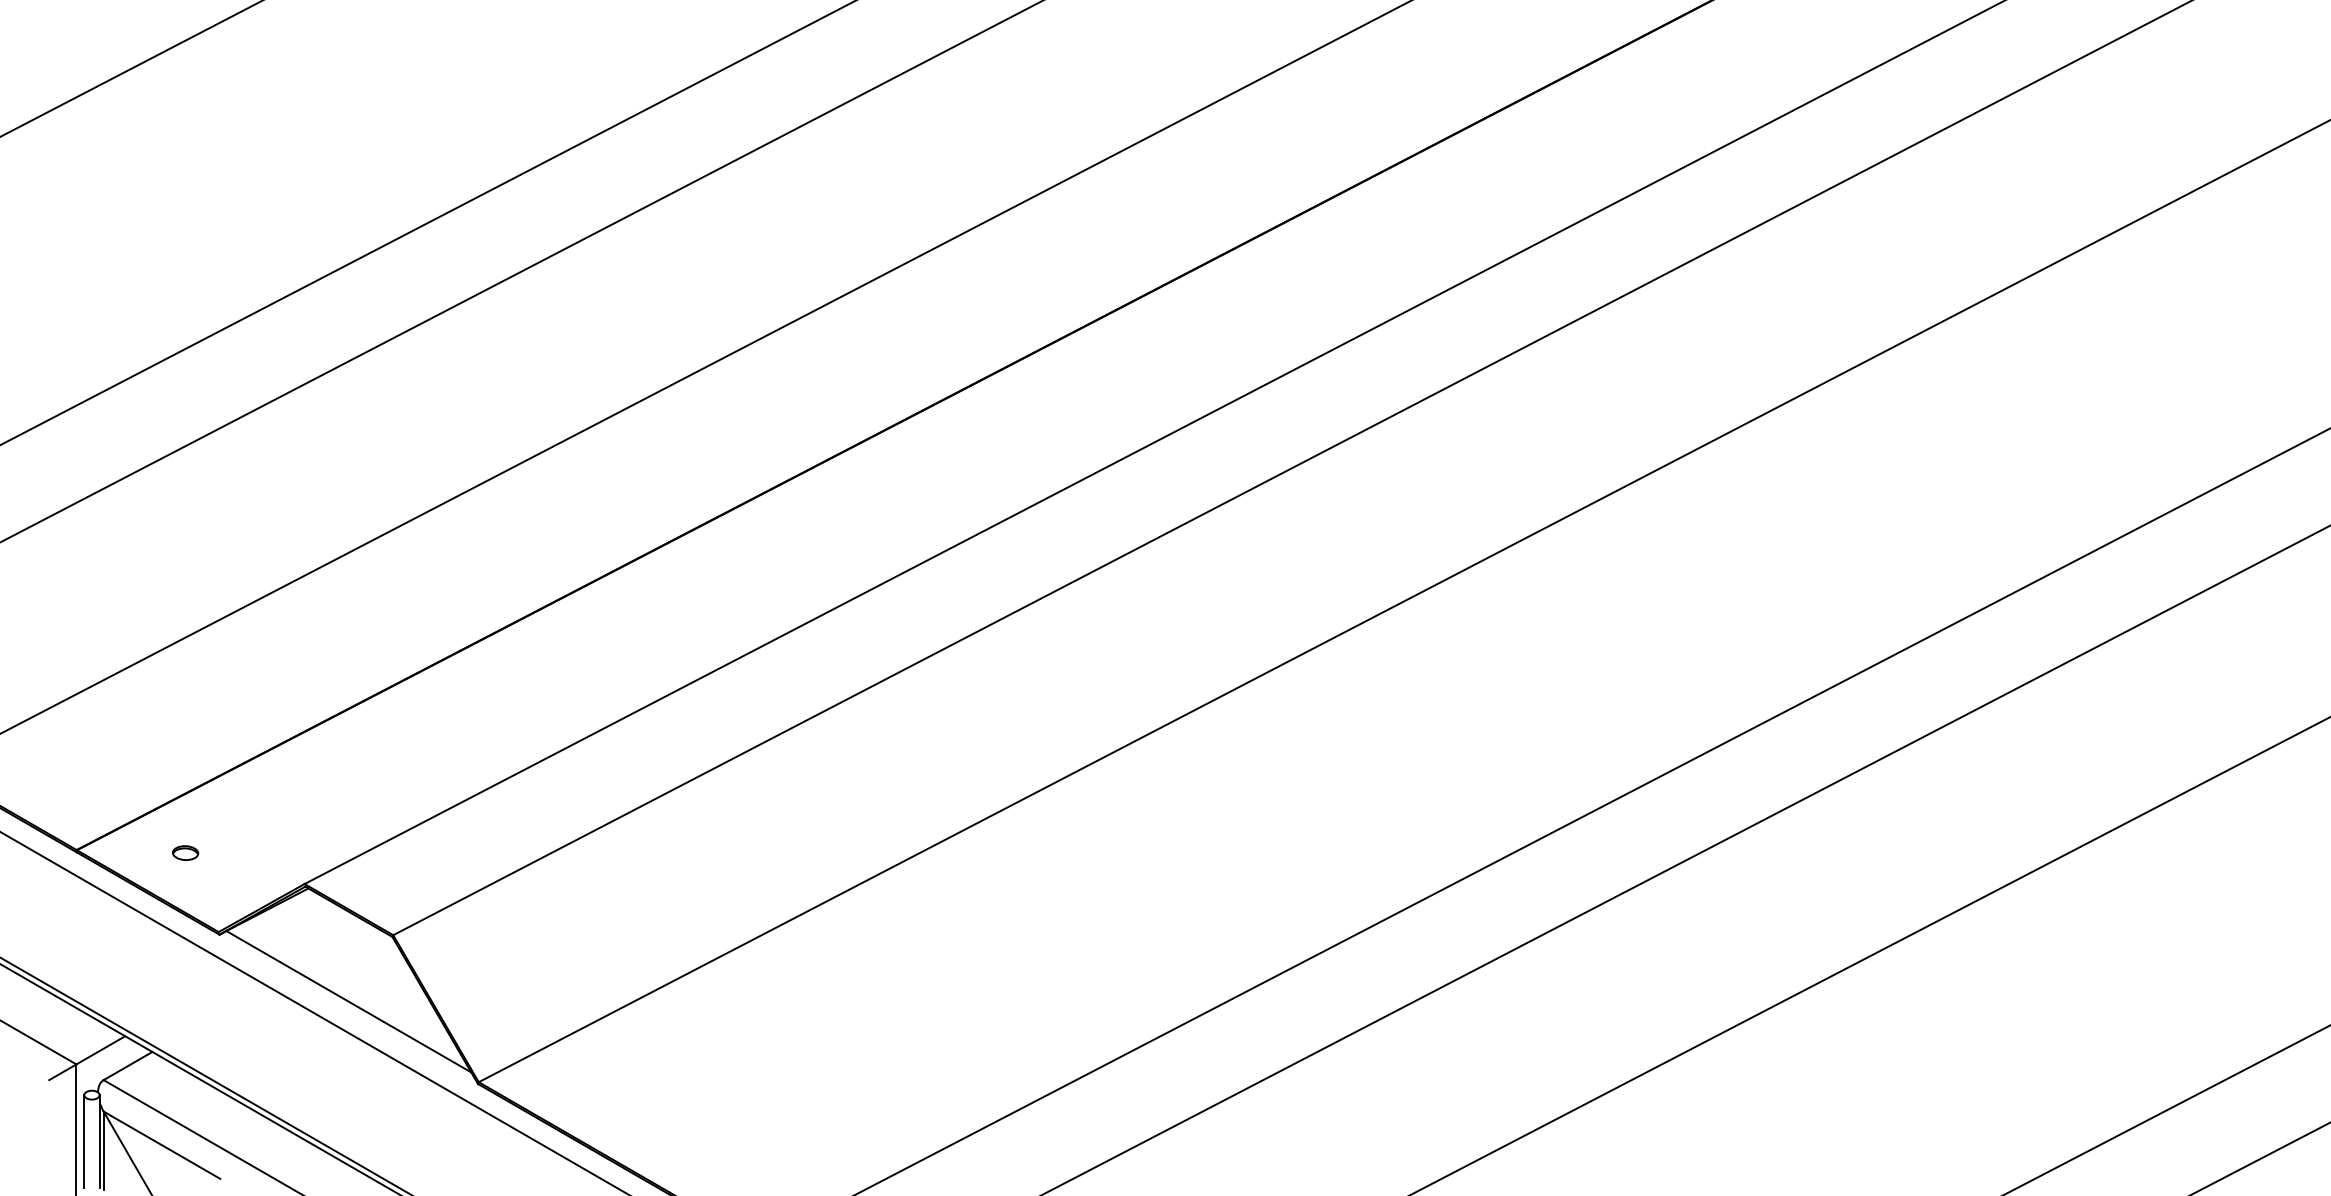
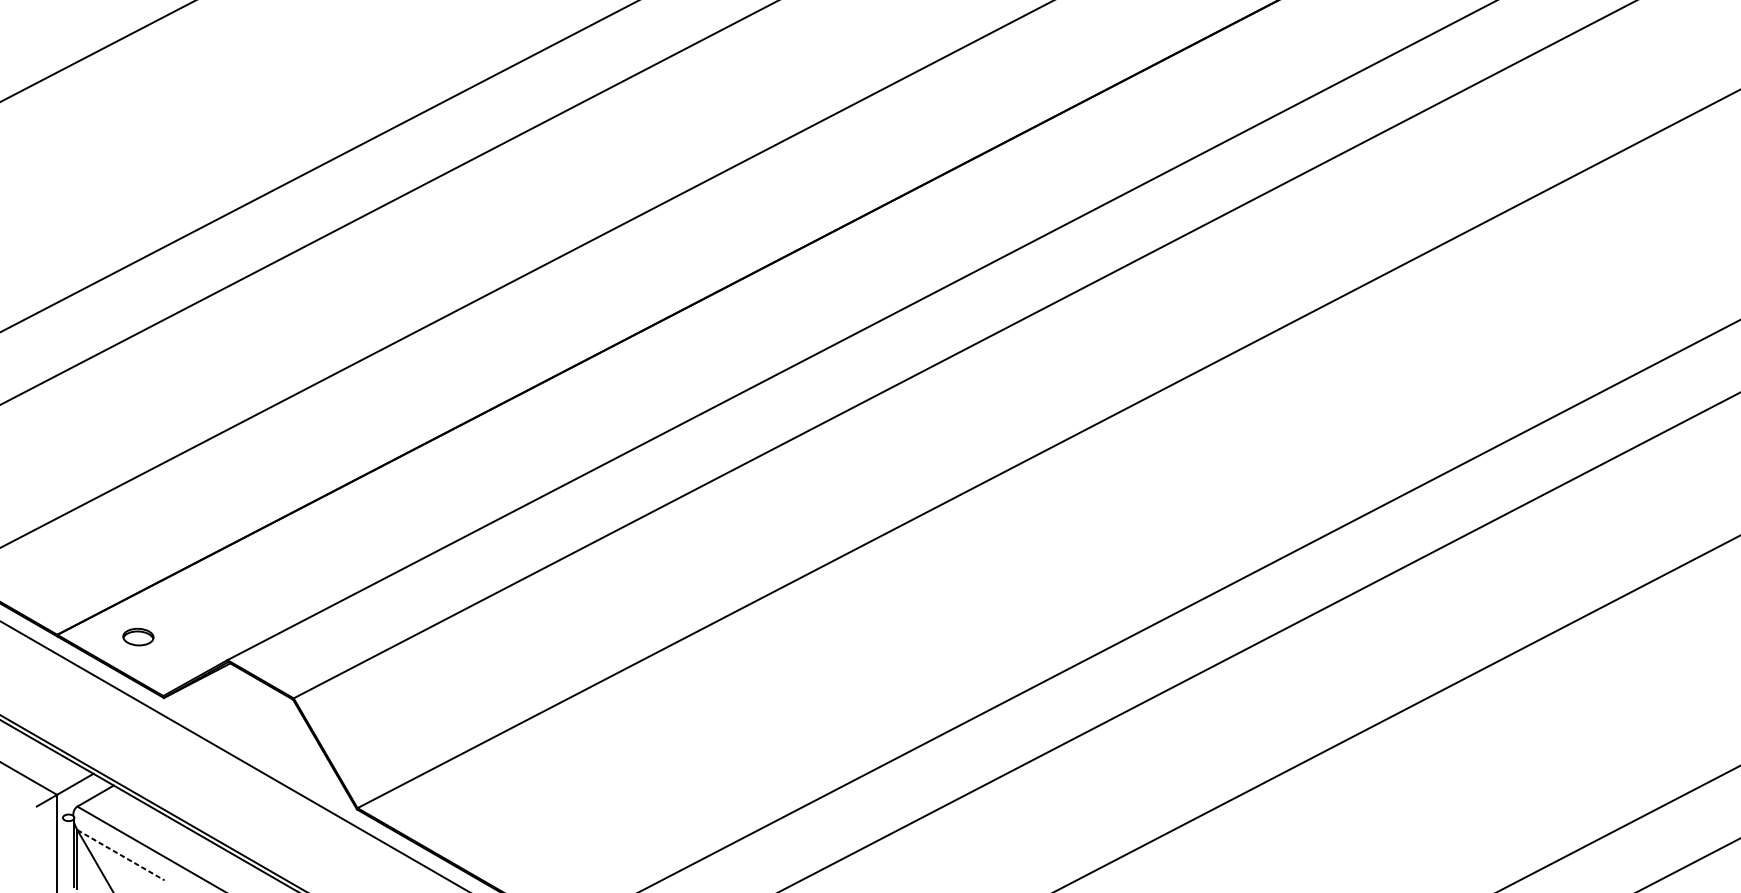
part: (185, 852) -> (138, 636), size x1.6
line: (348, 1001) -> (260, 747), removed
line: (84, 1141) -> (63, 852), removed
line: (162, 1145) -> (121, 855), solid -> dashed

